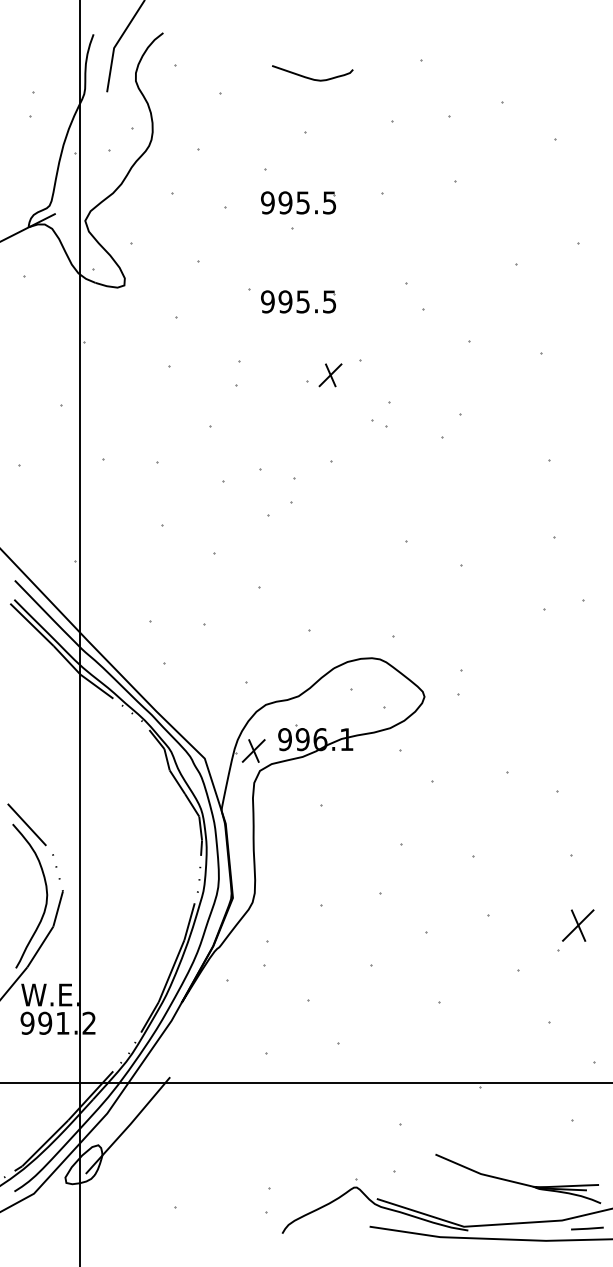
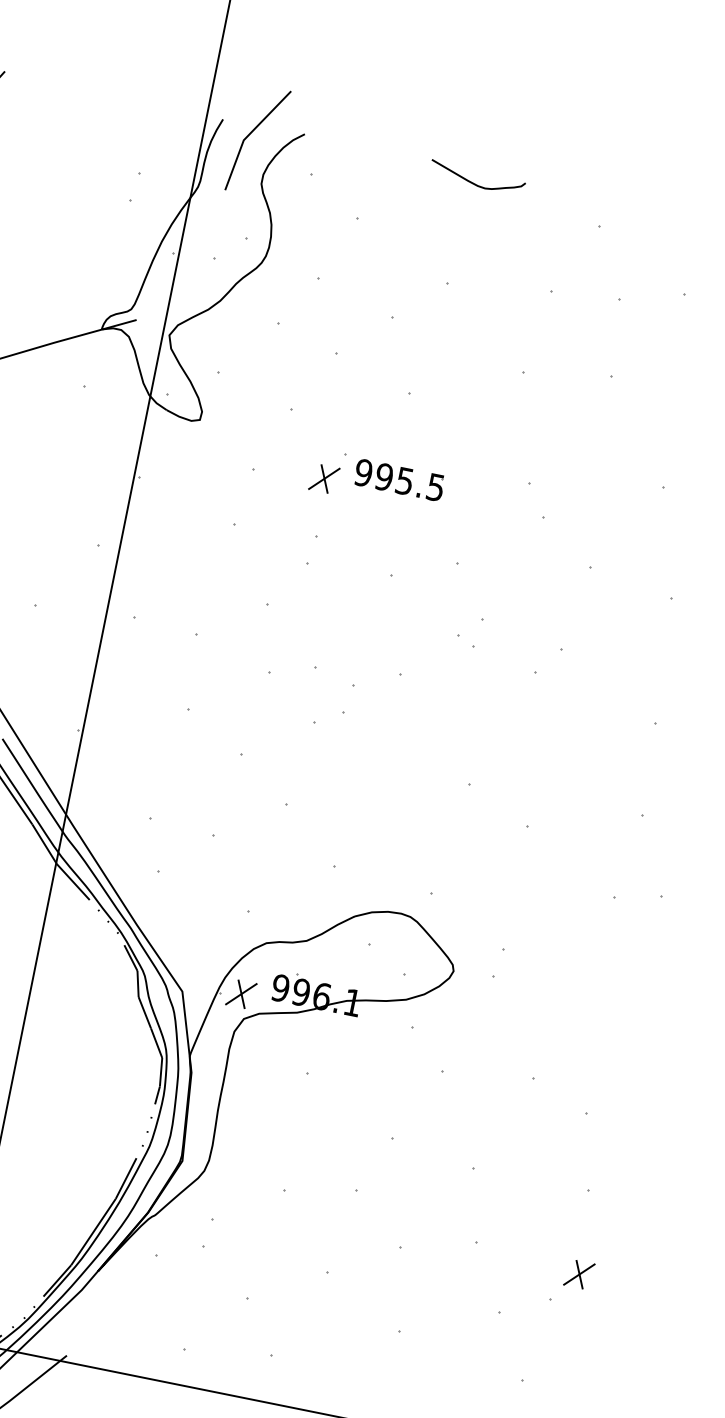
curve: (310, 77) -> (474, 182), moved
part: (298, 202) -> (422, 364), removed
part: (330, 375) -> (324, 479), moved
part: (578, 925) -> (579, 1274), size x0.71

